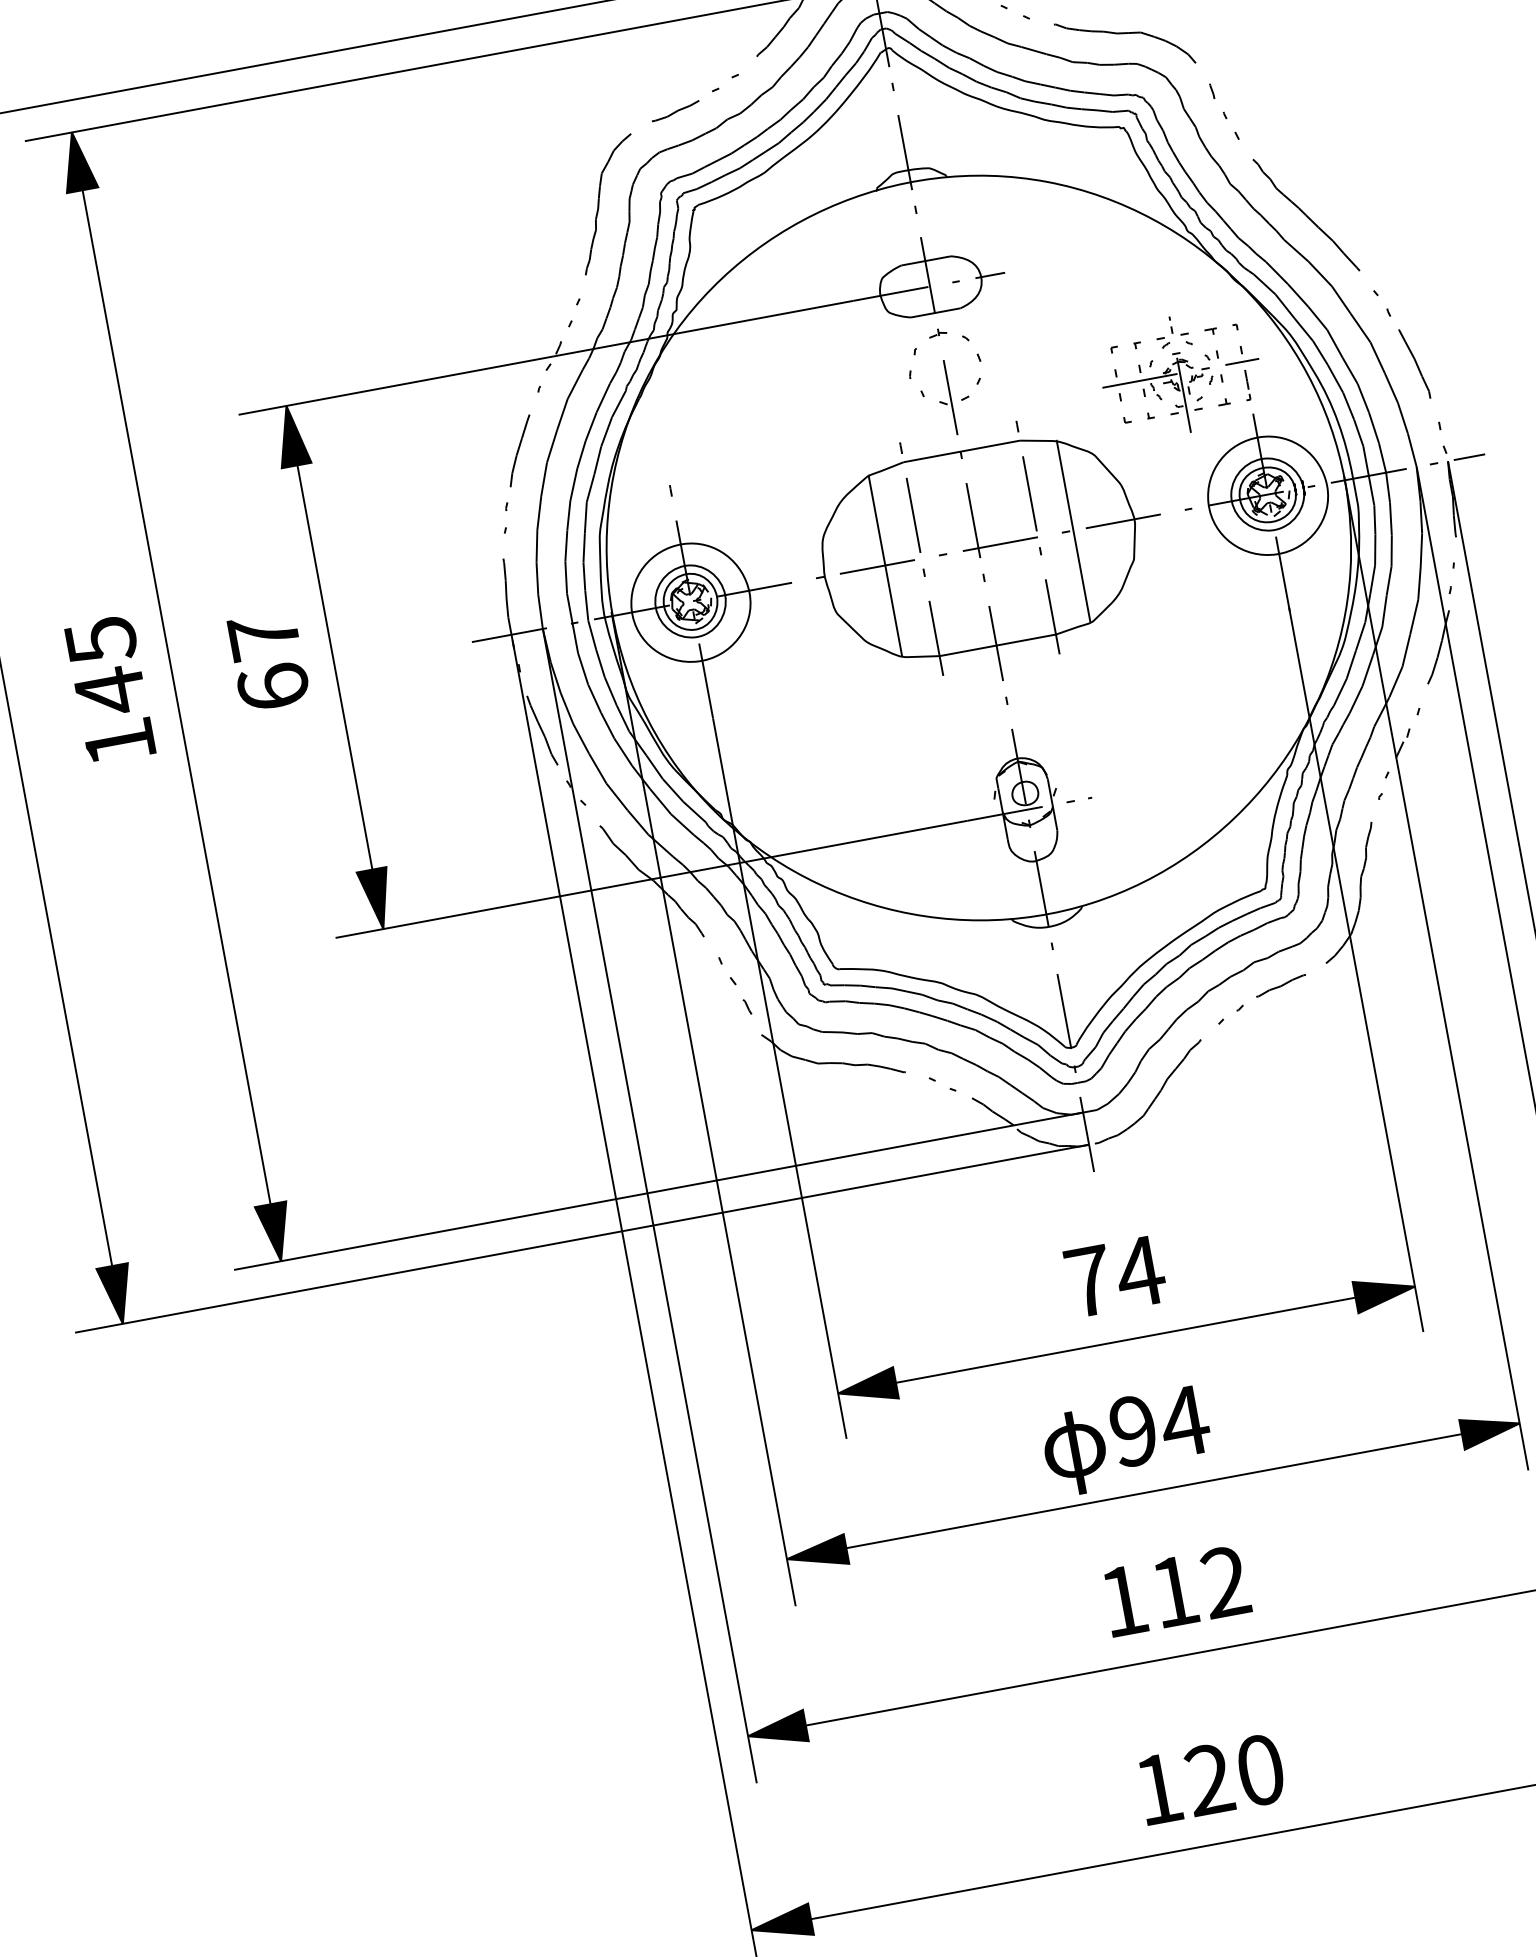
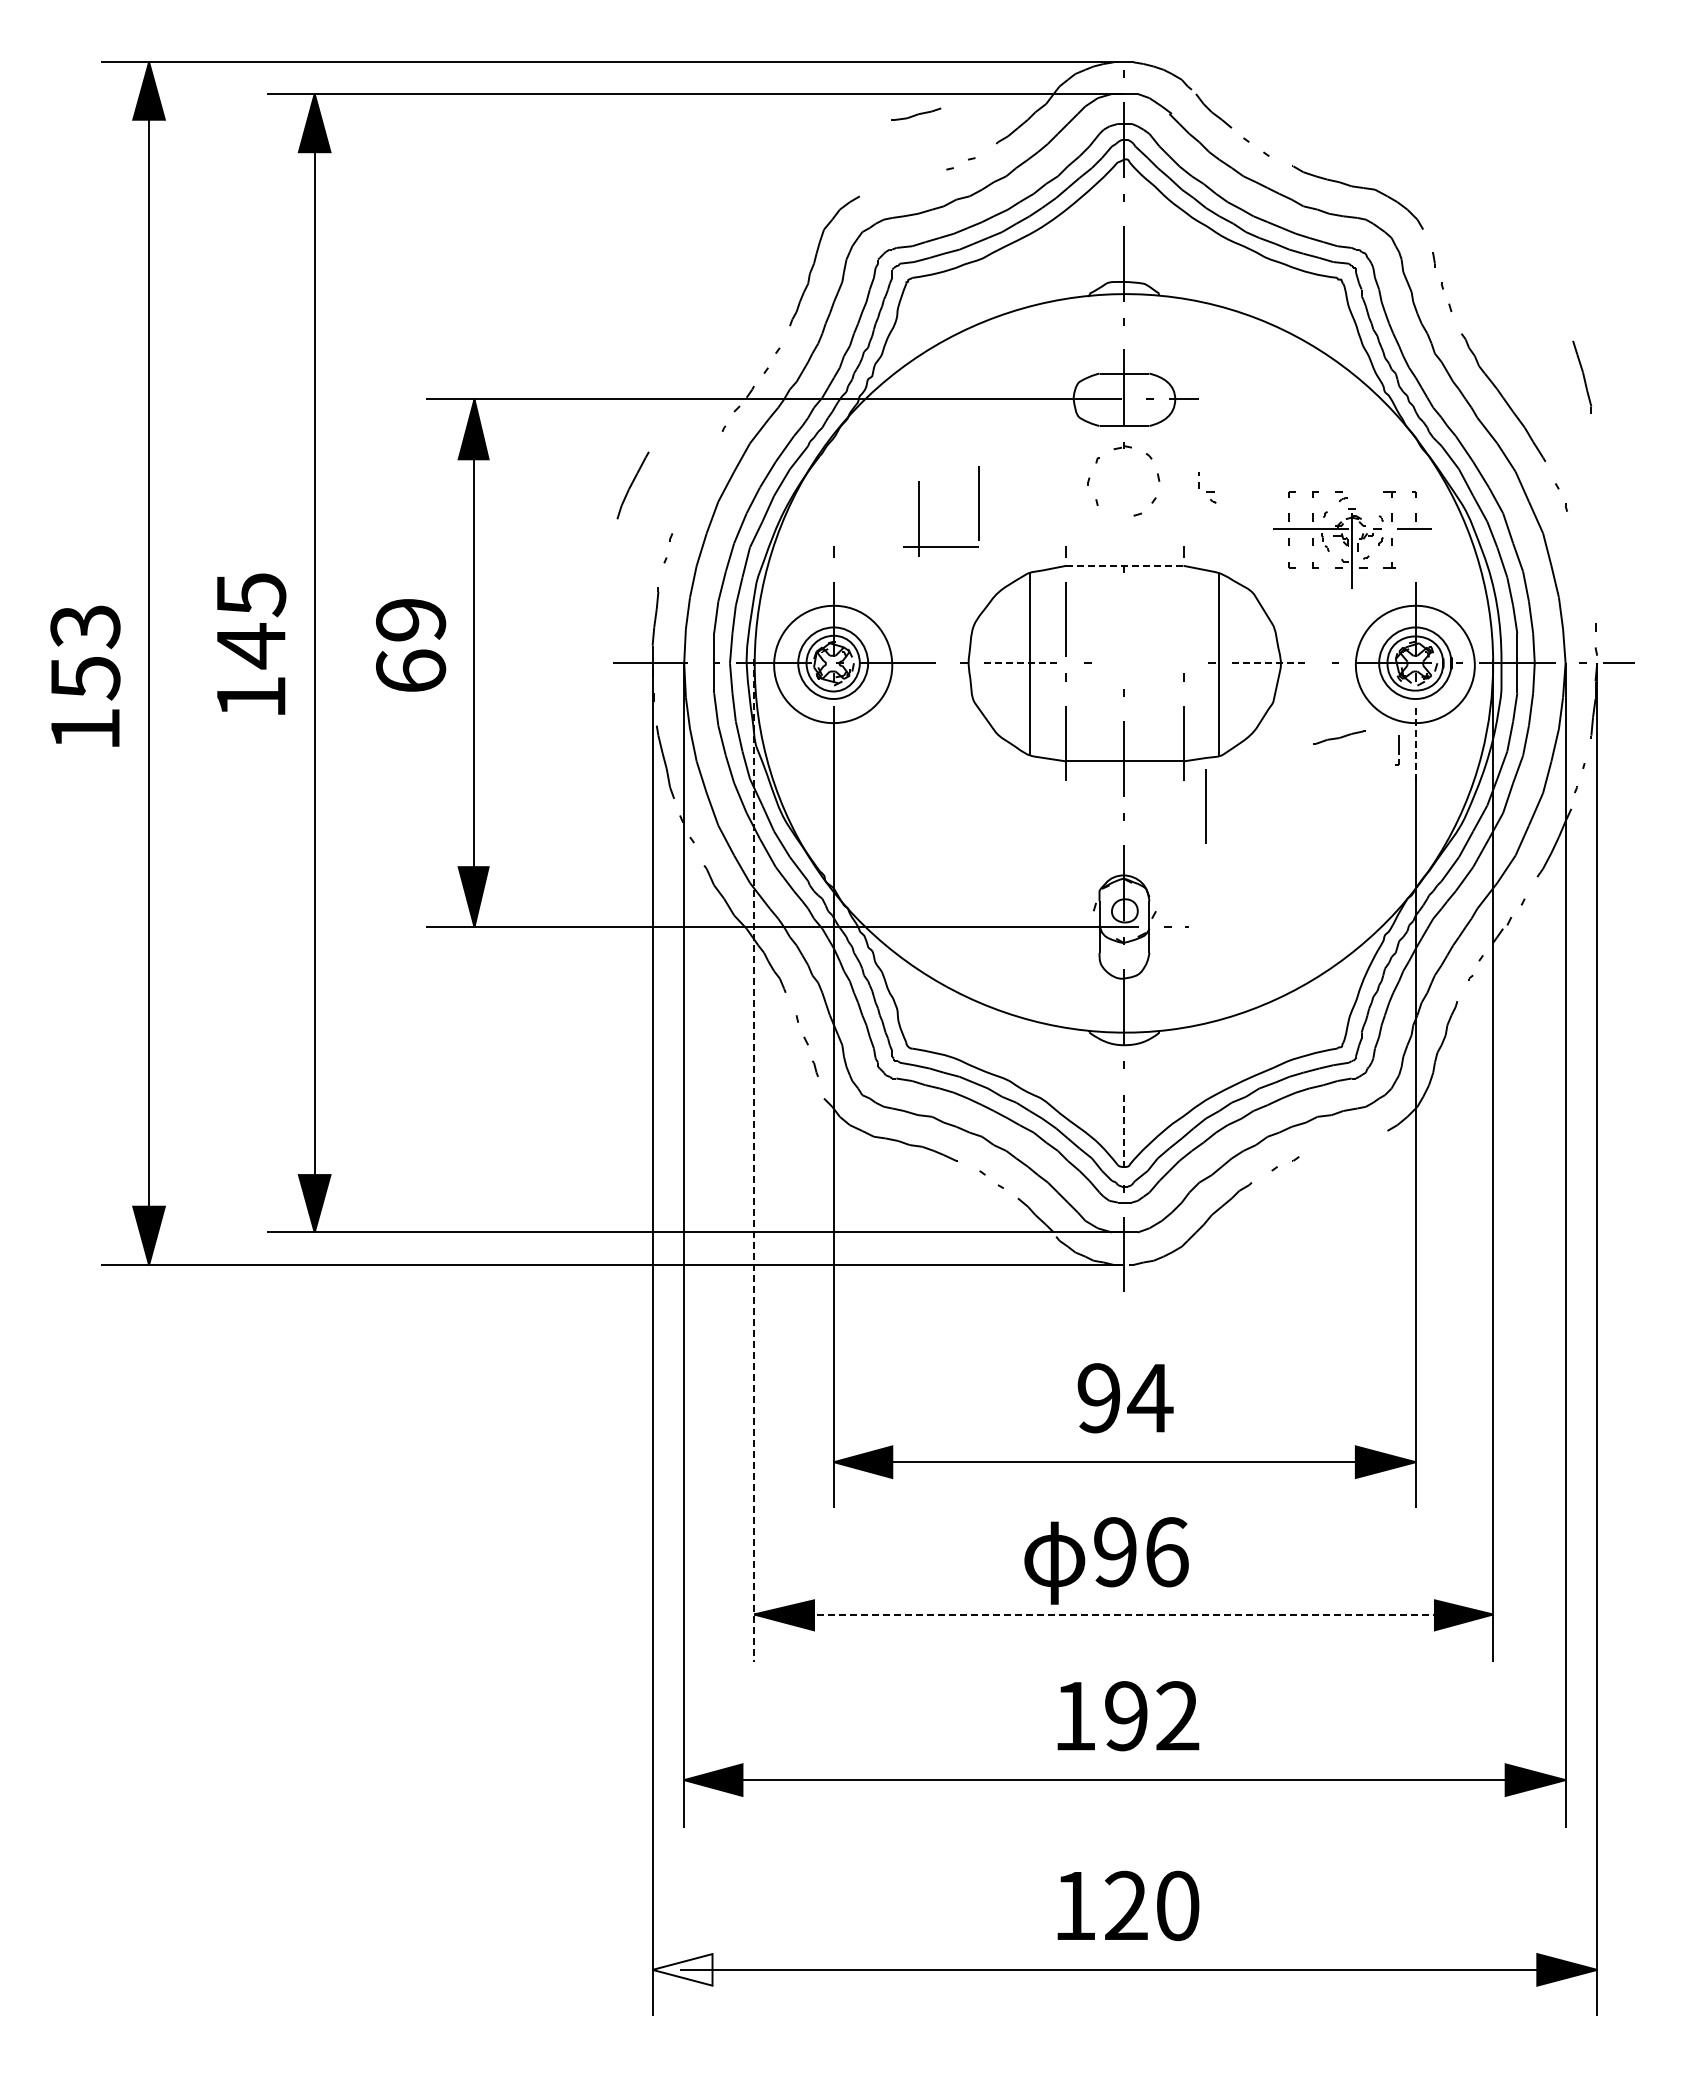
part: (675, 110) -> (916, 113), moved
part: (1181, 330) -> (1207, 487), moved
part: (1414, 363) -> (1582, 376), moved
part: (1246, 385) -> (1397, 750), moved
part: (944, 397) -> (1117, 510), removed
part: (519, 451) -> (632, 485), moved
line: (961, 451) -> (1124, 565), solid -> dashed
part: (972, 512) -> (919, 511), moved
line: (1123, 521) -> (1269, 663), solid -> dashed
line: (877, 567) -> (1021, 663), solid -> dashed
line: (1282, 574) -> (1415, 743), solid -> dashed
text: (264, 635) -> (411, 619), 67 -> 69
line: (1086, 675) -> (1205, 806), added
part: (1280, 985) -> (1339, 737), moved
line: (1064, 1011) -> (1123, 1130), solid -> dashed
line: (704, 1110) -> (754, 1161), solid -> dashed
text: (1088, 1281) -> (1098, 1398), 74 -> 94
text: (1184, 1421) -> (1166, 1552), 94 -> 96
line: (1154, 1491) -> (1124, 1614), solid -> dashed
text: (1174, 1591) -> (1126, 1716), 112 -> 192
fill: (781, 1924) -> (682, 1969), removed

